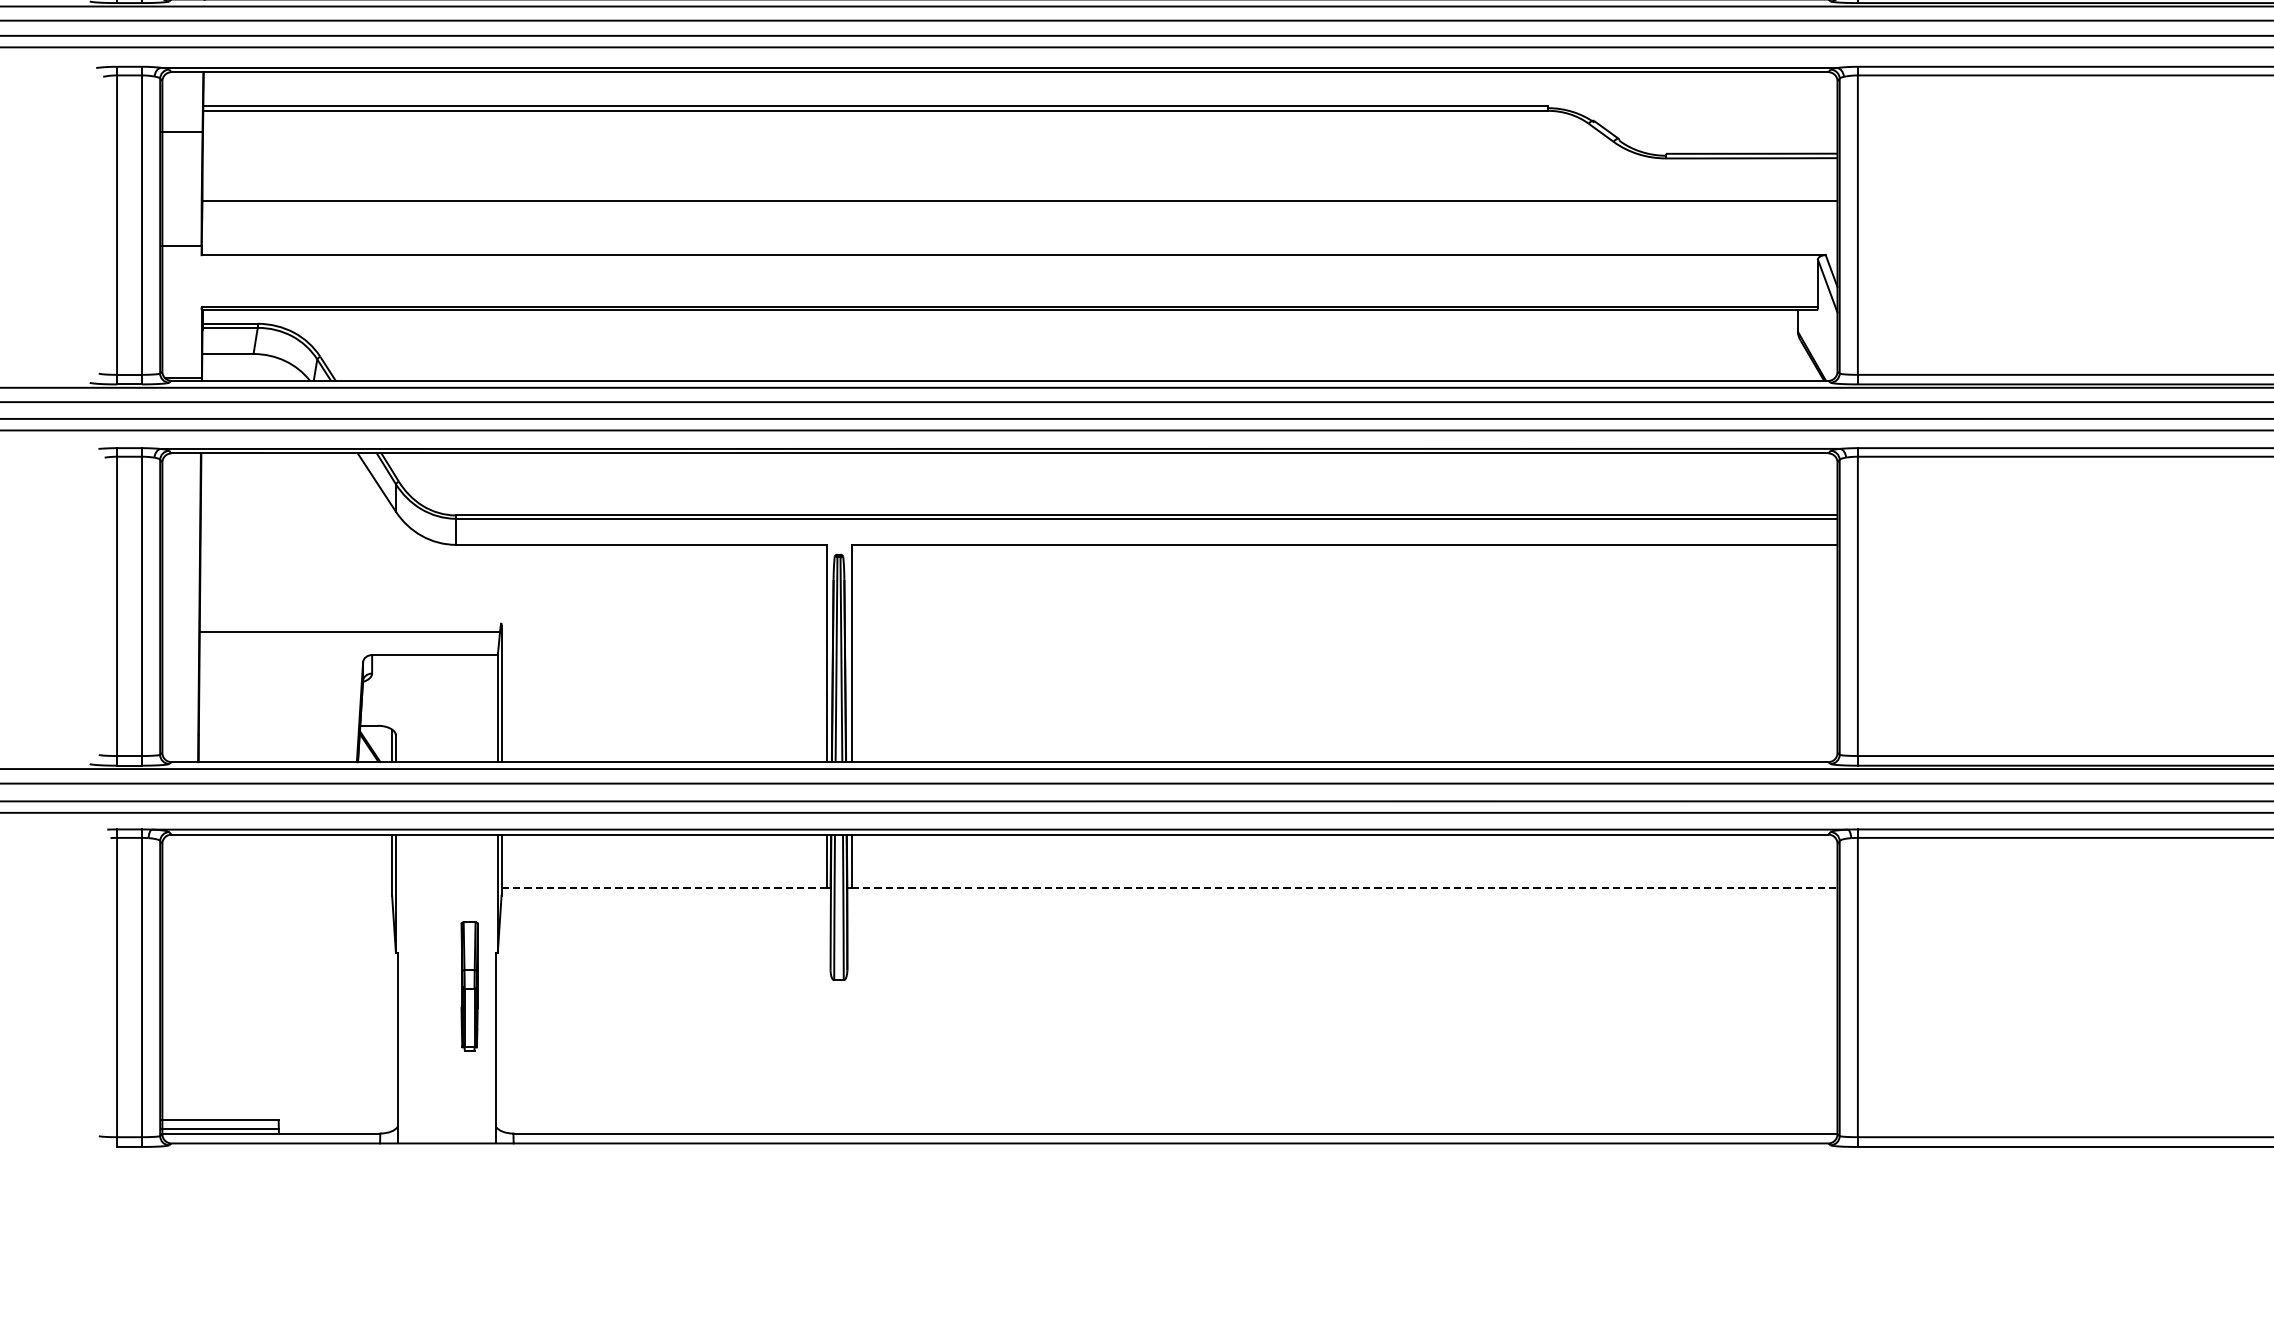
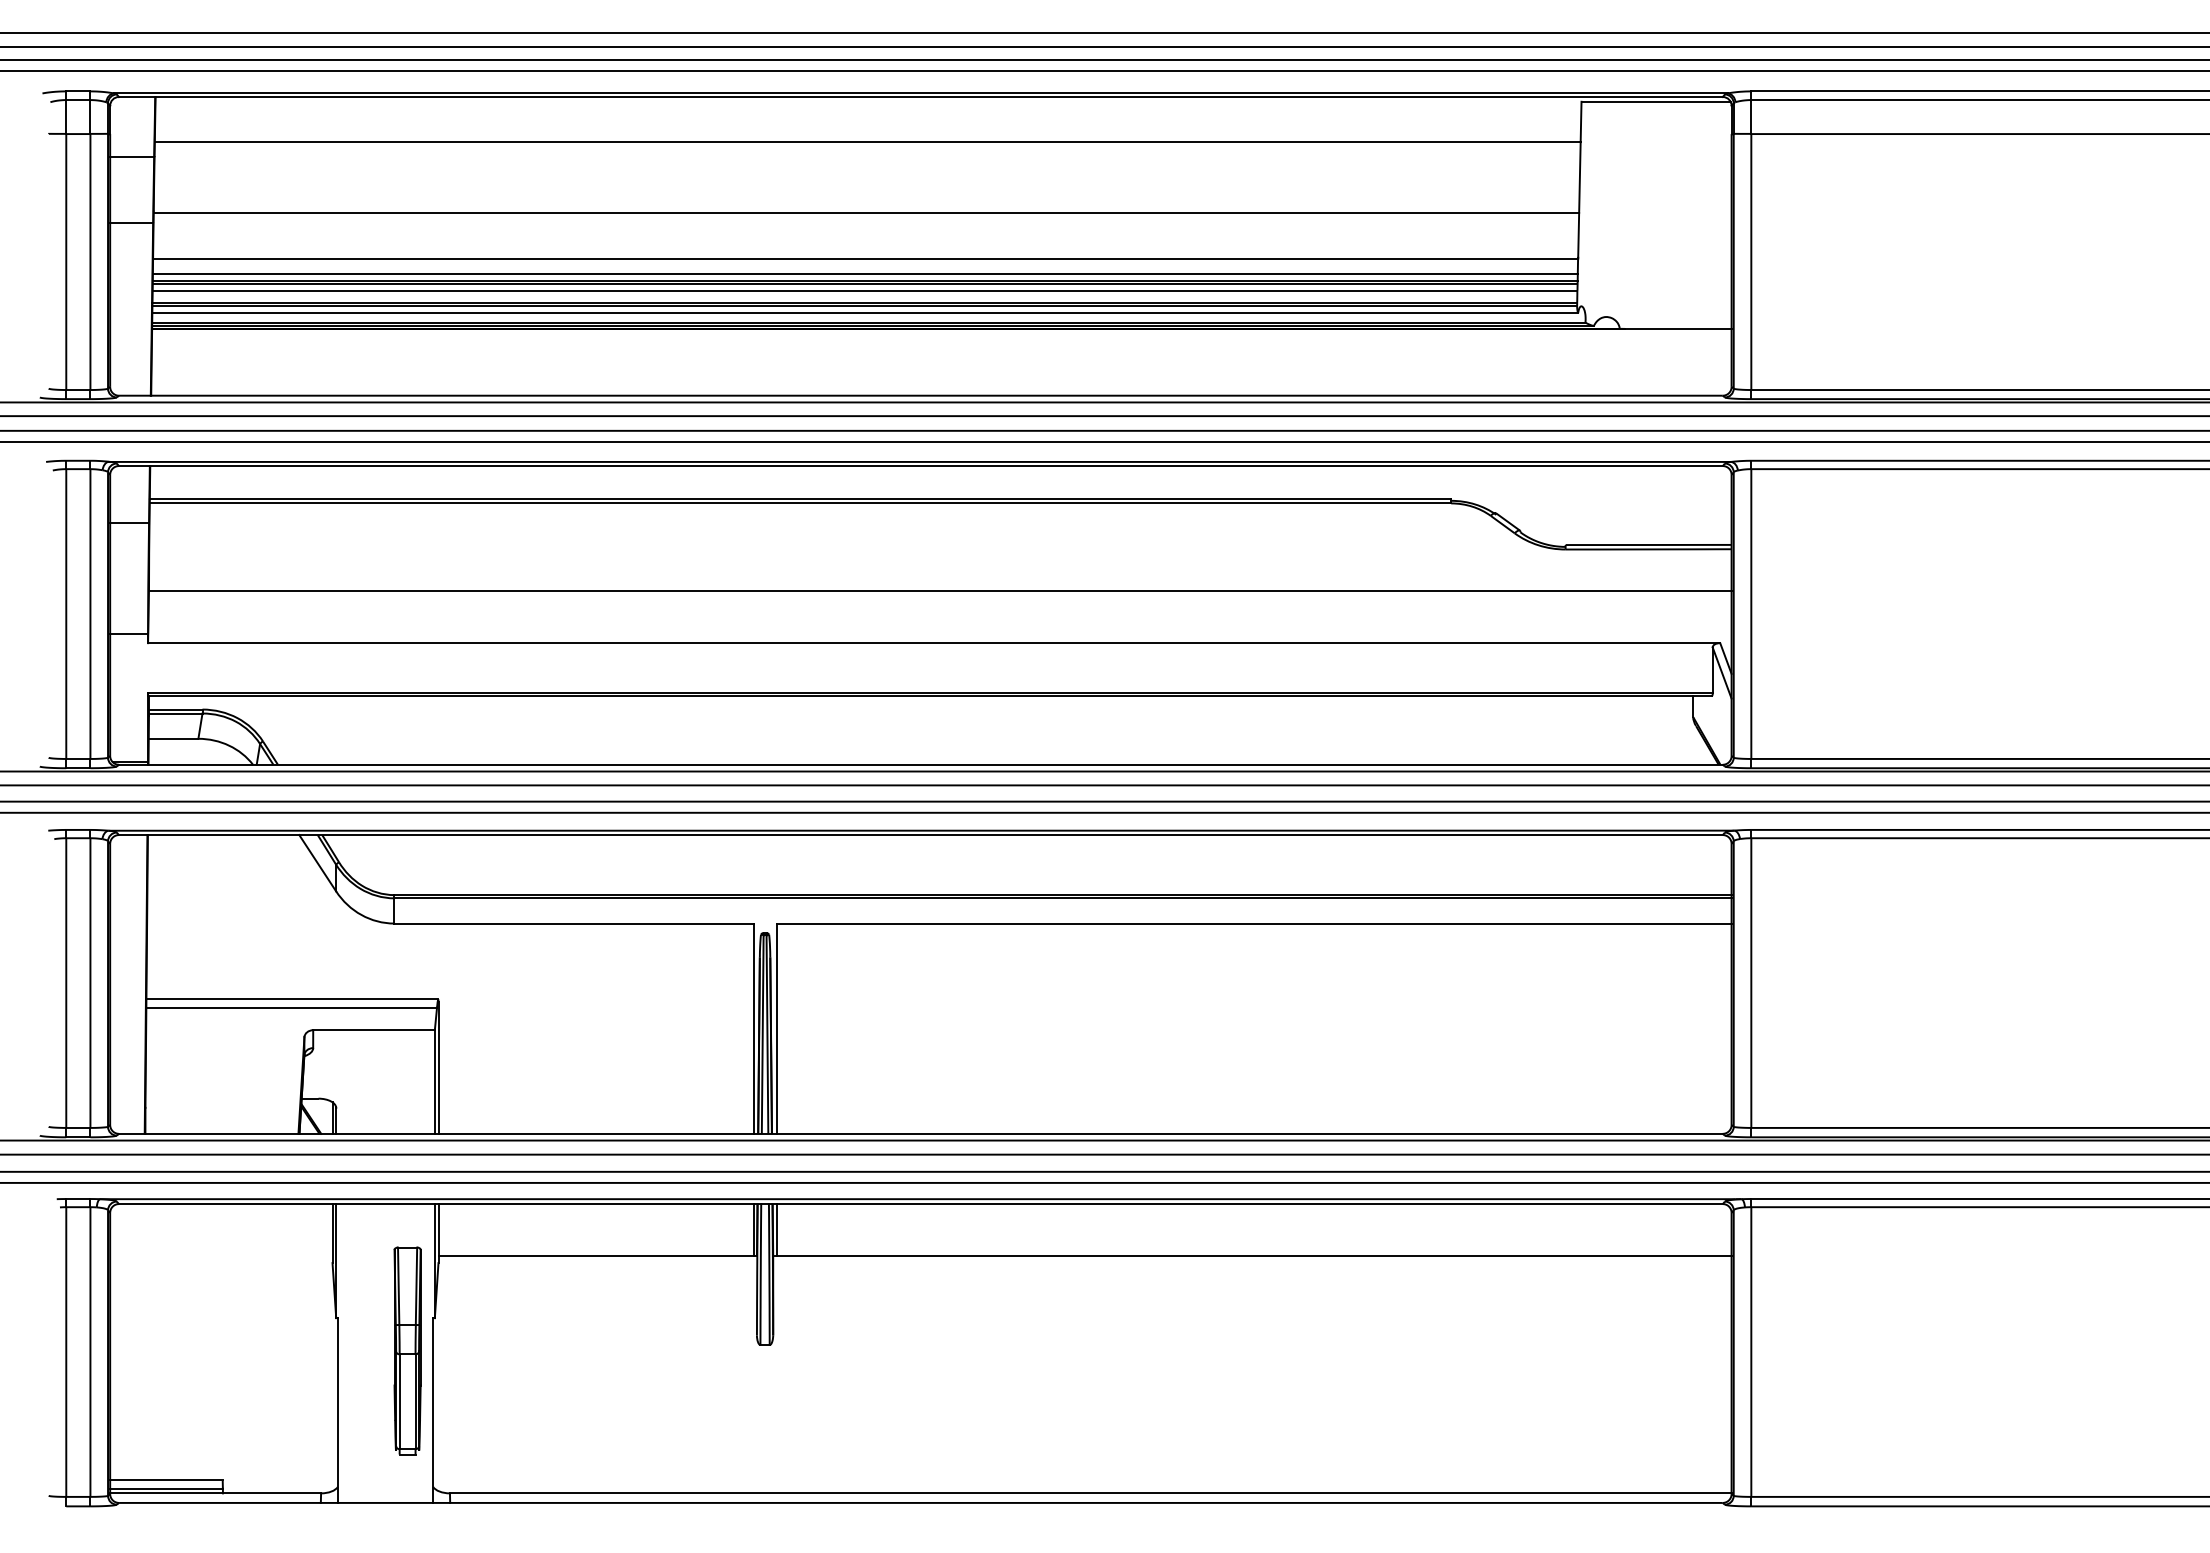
line: (350, 623) -> (292, 999), added
line: (664, 888) -> (596, 1256), dashed -> solid
line: (1344, 888) -> (1254, 1256), dashed -> solid
part: (469, 985) -> (407, 1350), size x1.67

